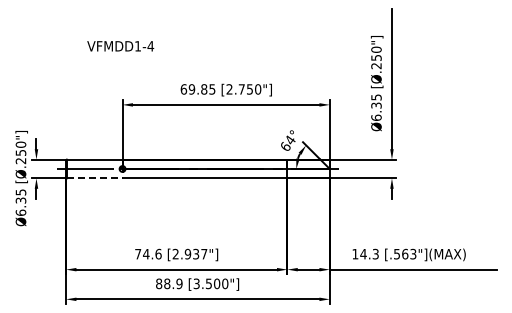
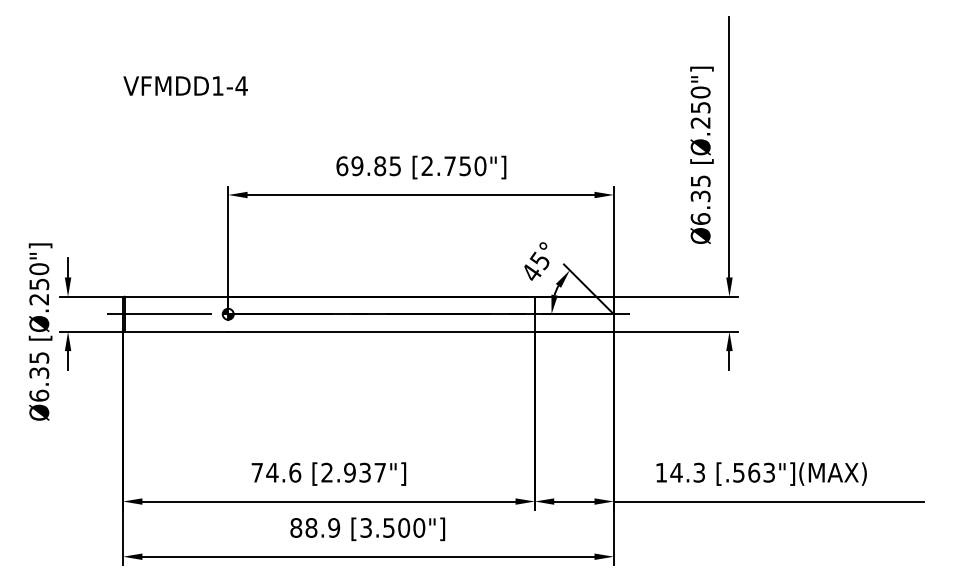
text: (120, 46) -> (185, 86), moved
text: (288, 142) -> (536, 264), 64° -> 45°
line: (94, 178) -> (176, 331), dashed -> solid

